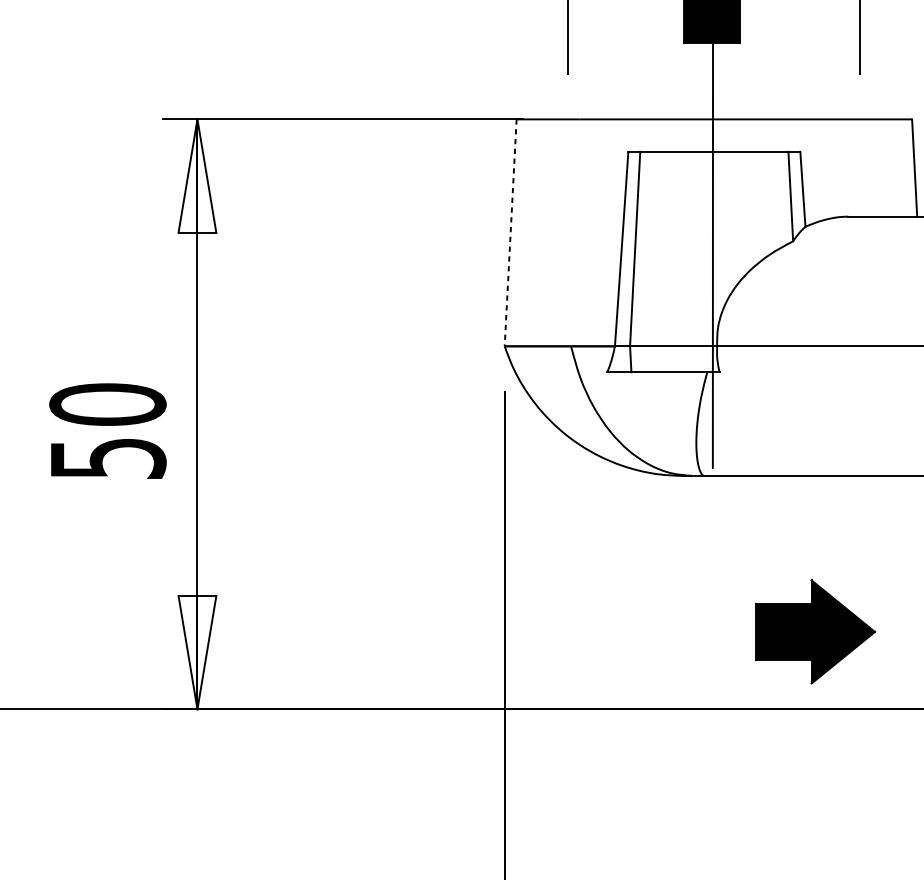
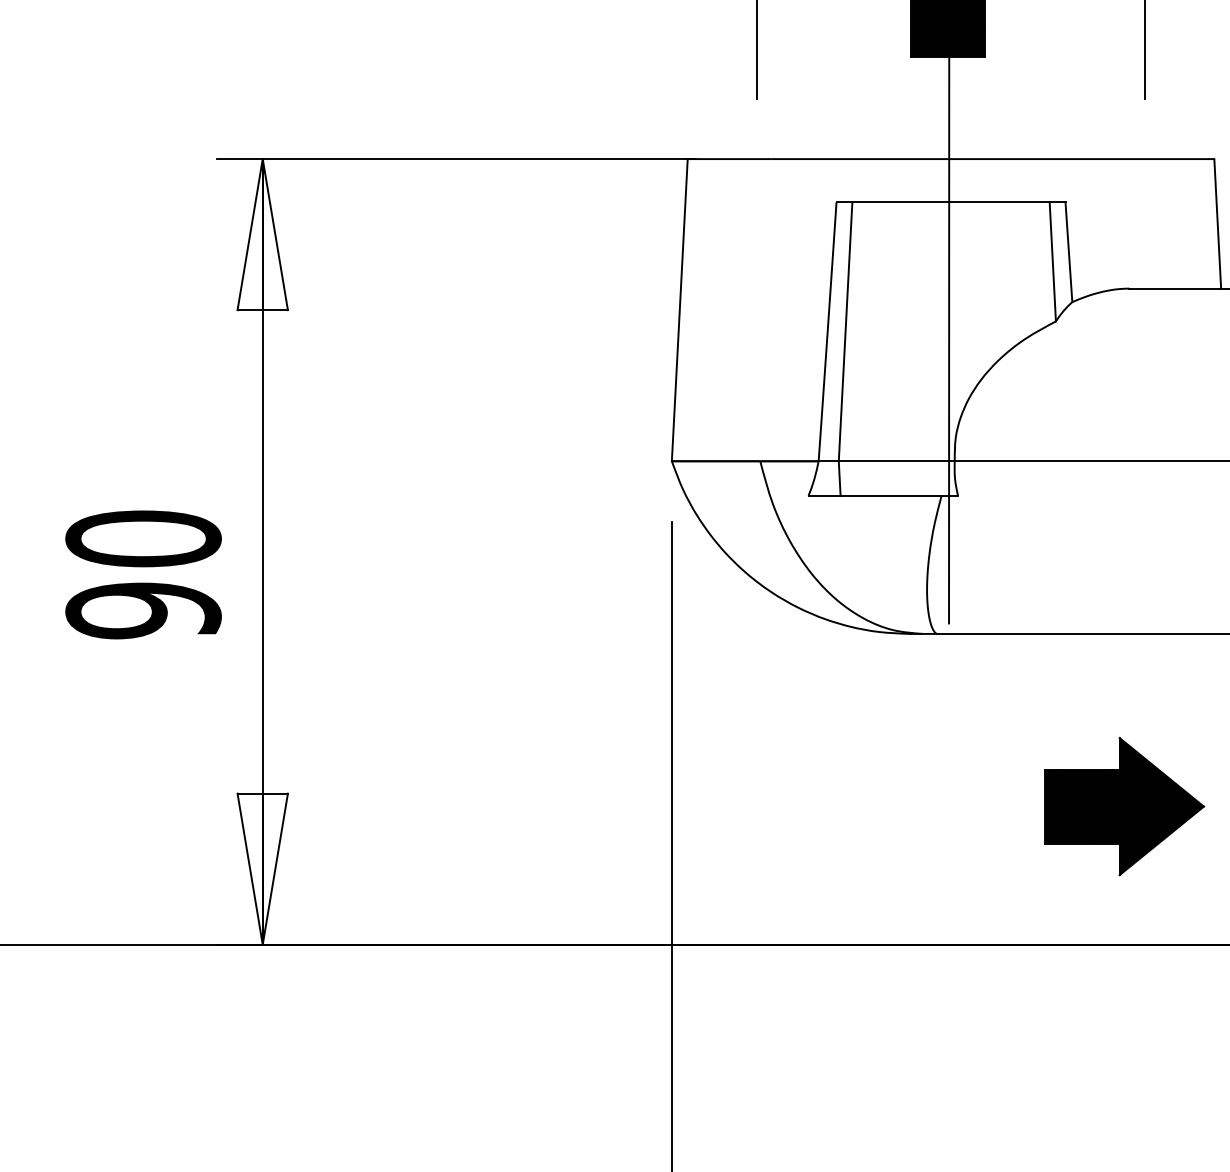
line: (510, 233) -> (679, 310), dashed -> solid
text: (107, 458) -> (143, 610), 50 -> 90
part: (815, 631) -> (1124, 806), moved

